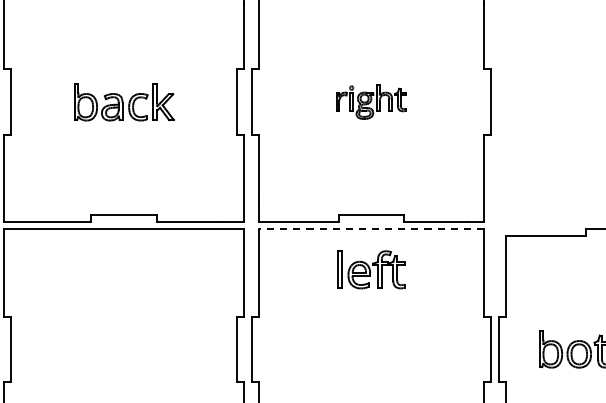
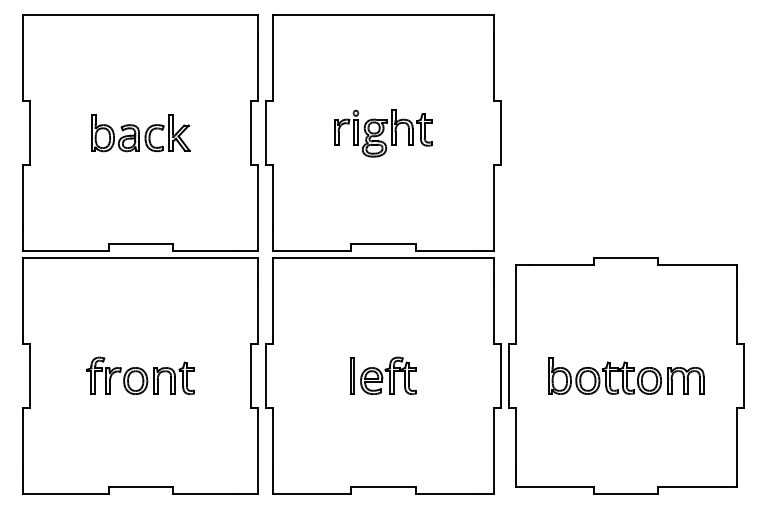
part: (371, 102) -> (383, 133), size x1.43
line: (371, 229) -> (383, 258), dashed -> solid
part: (371, 269) -> (383, 375), moved
part: (123, 348) -> (140, 375), added

